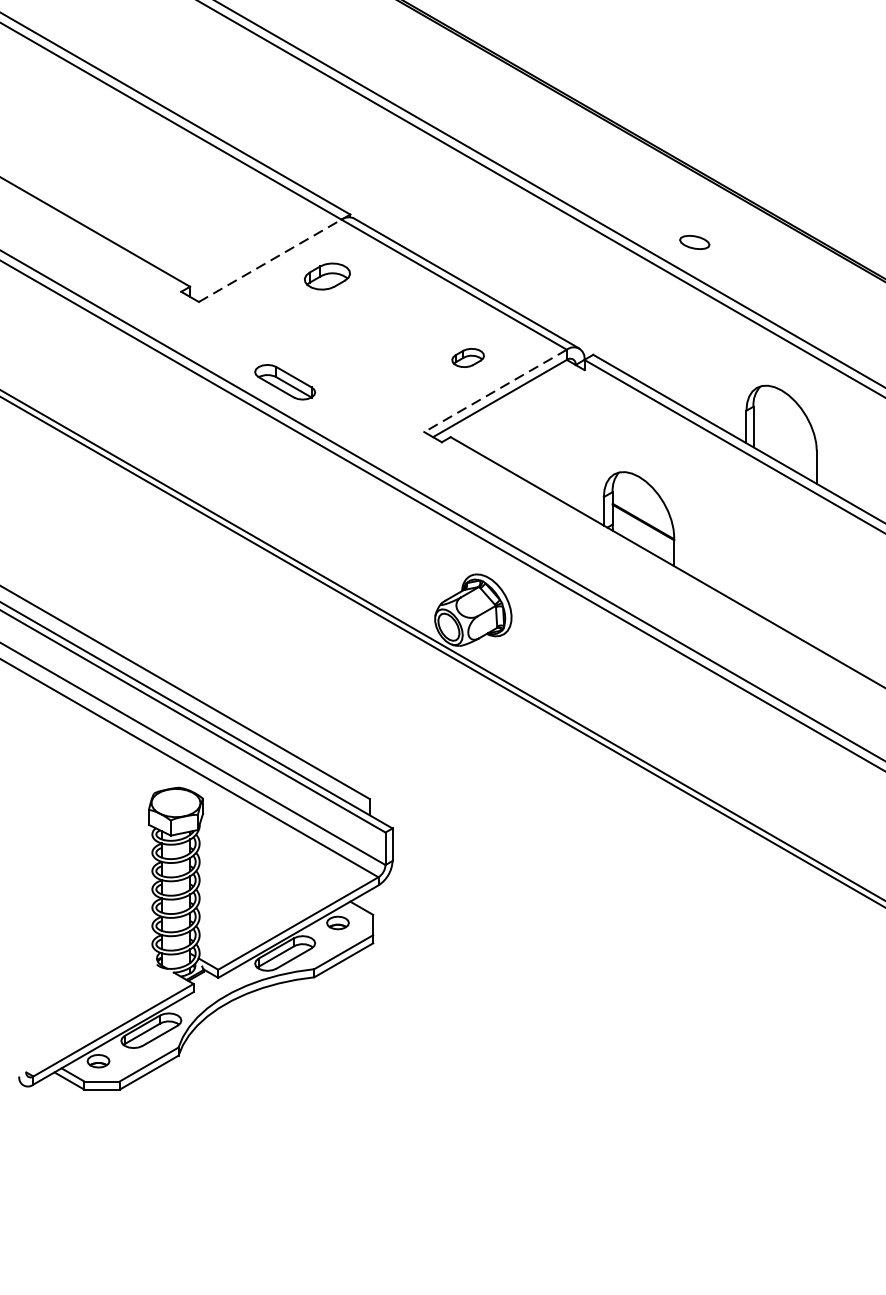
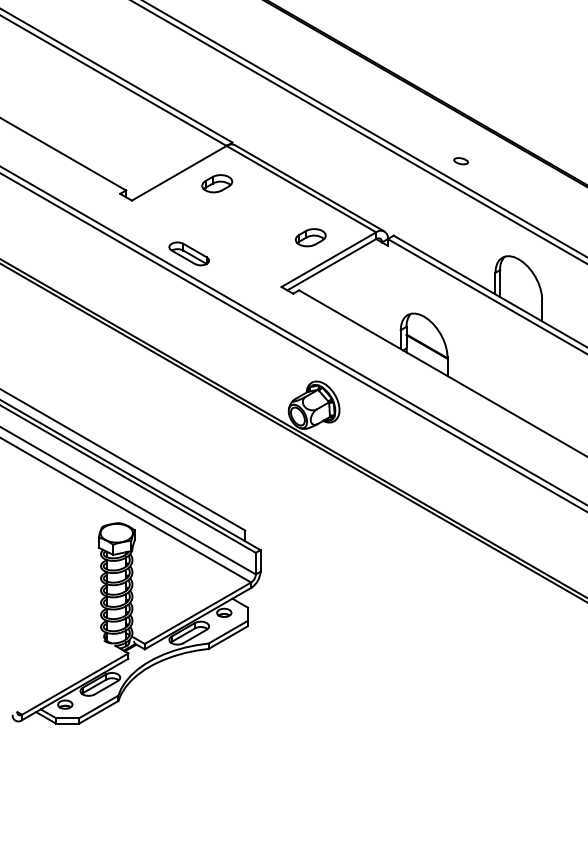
part: (693, 243) -> (460, 161), size x0.71
line: (270, 261) -> (179, 173), dashed -> solid
part: (467, 357) -> (310, 237), size x1.43
line: (494, 390) -> (328, 259), dashed -> solid

